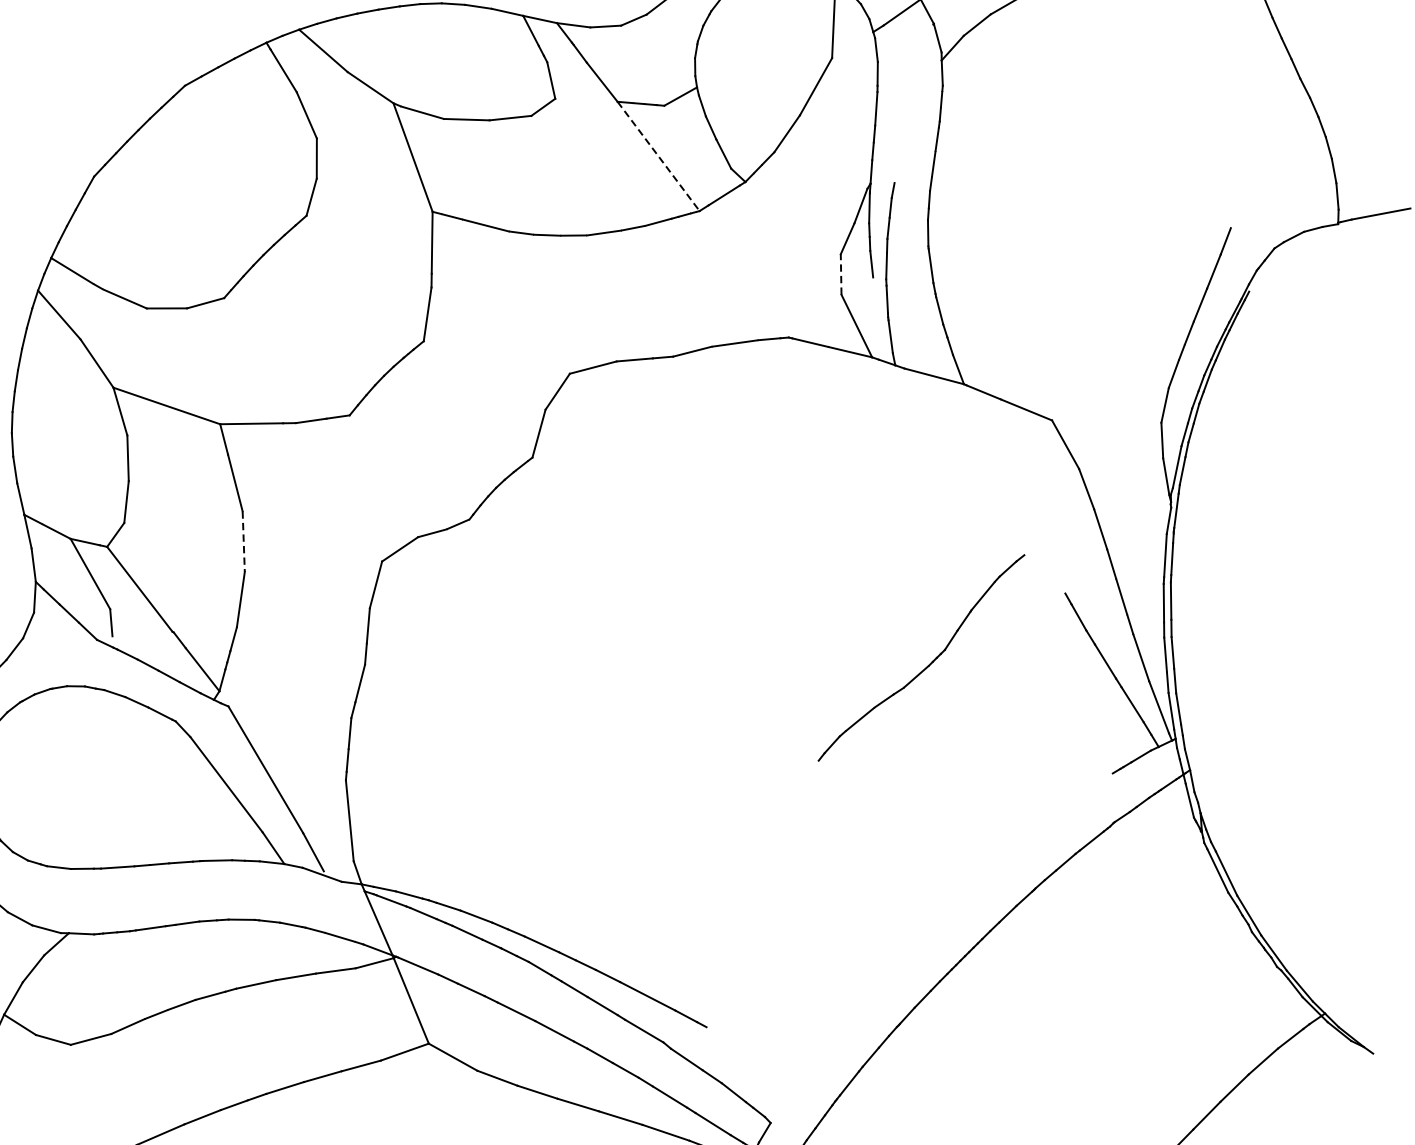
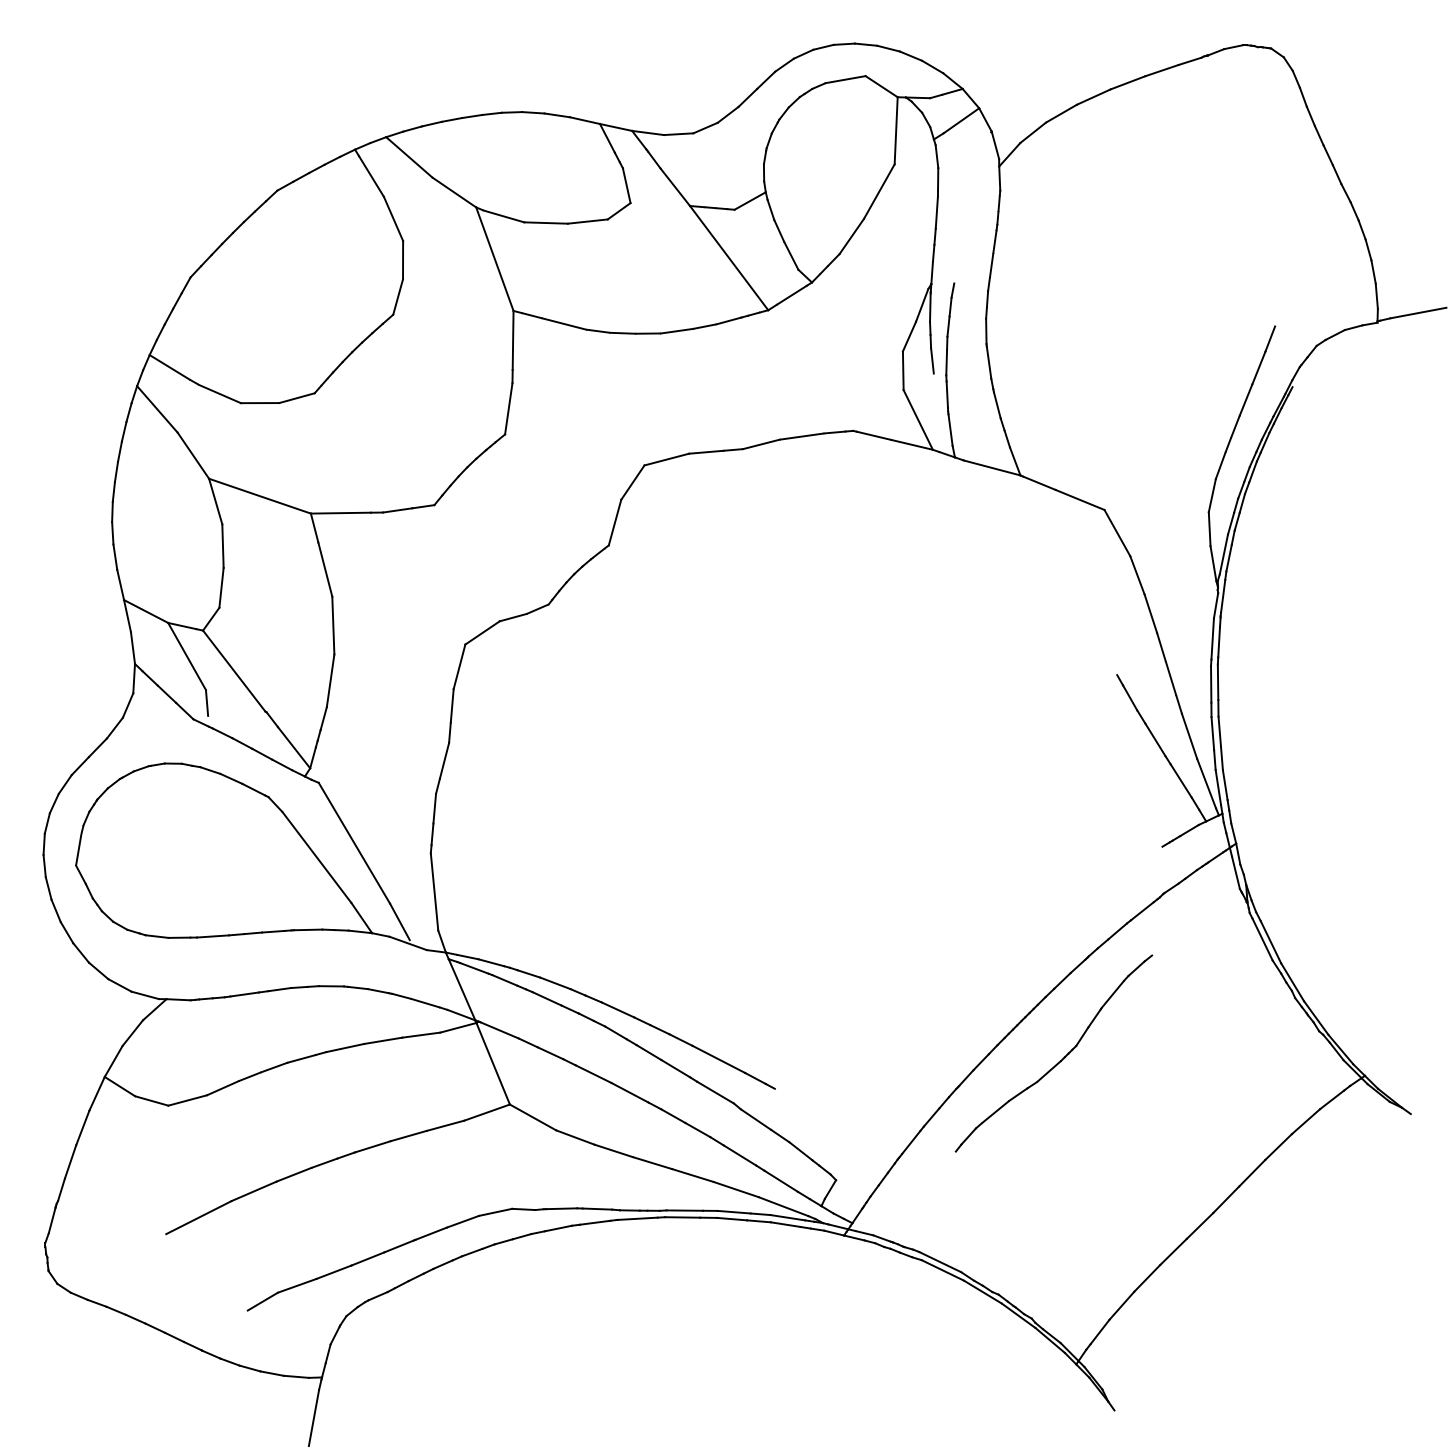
line: (658, 156) -> (729, 258), dashed -> solid
line: (841, 274) -> (903, 370), dashed -> solid
line: (243, 541) -> (333, 625), dashed -> solid
part: (926, 666) -> (1058, 1061), moved

